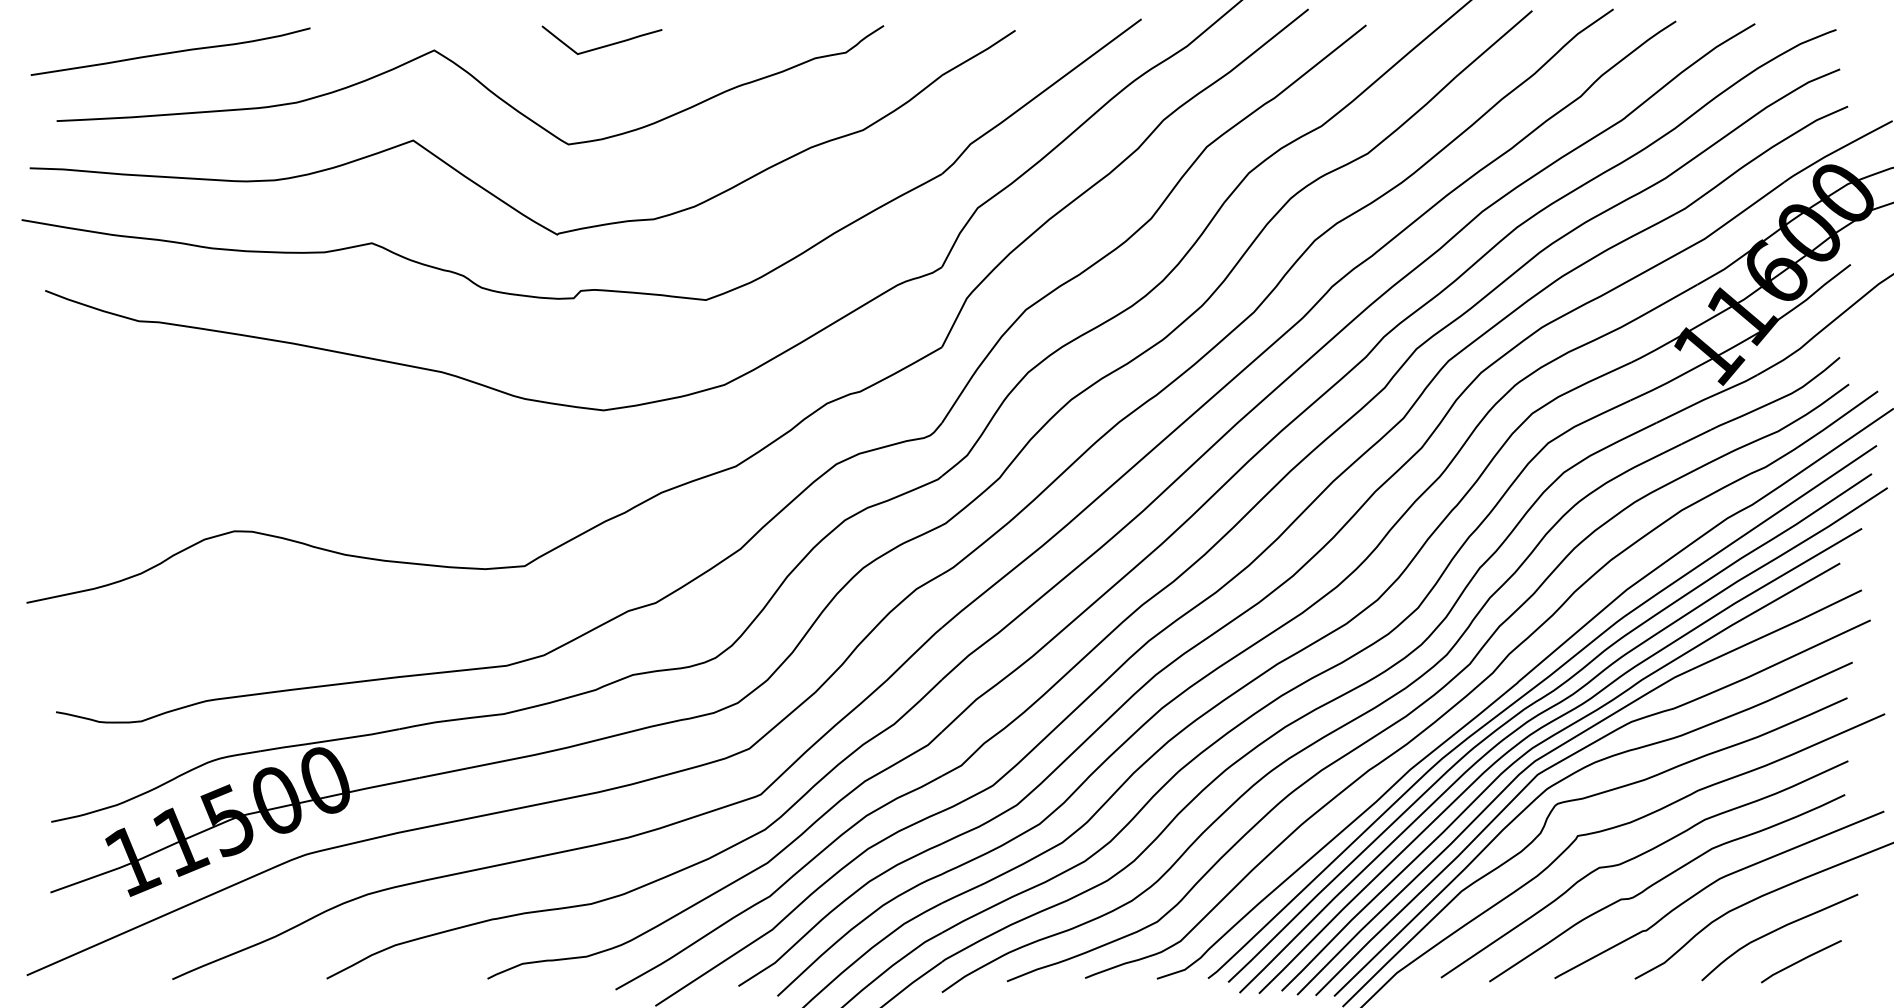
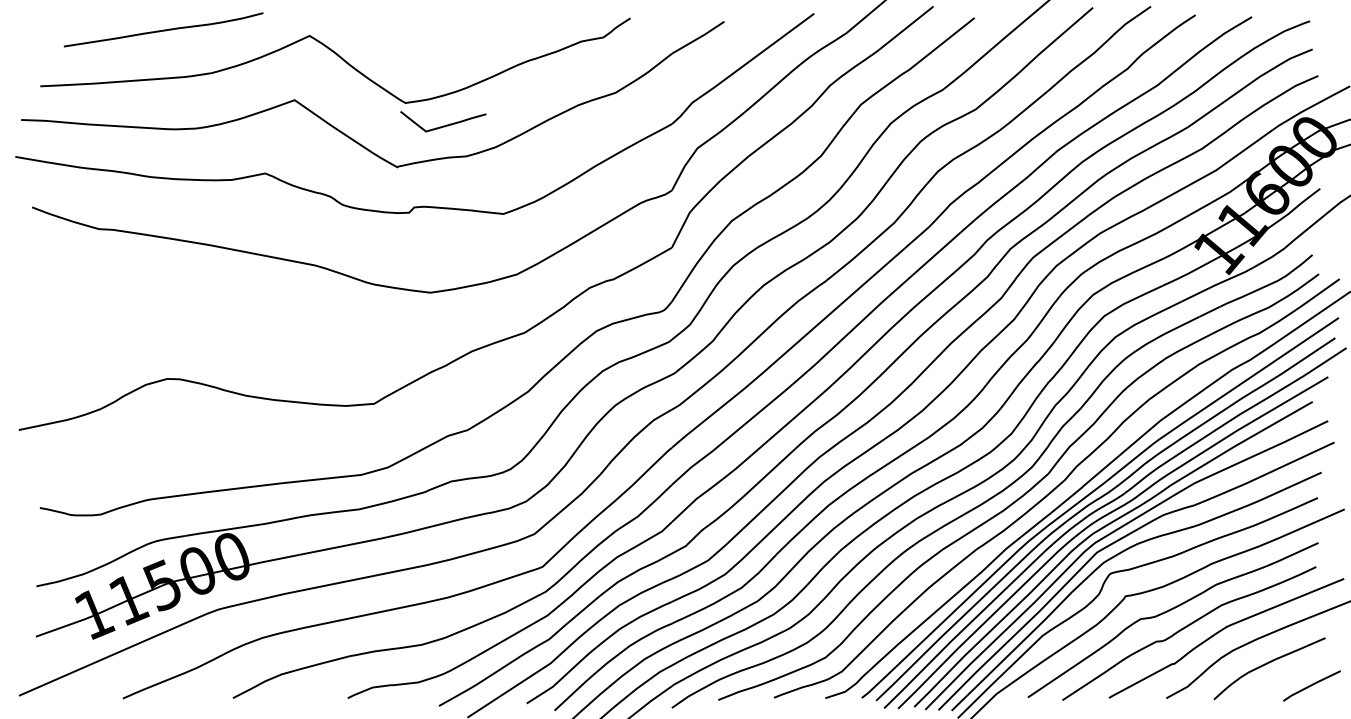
curve: (602, 45) -> (443, 125), moved
curve: (170, 51) -> (163, 29), moved
line: (1800, 960) -> (1311, 685), moved

